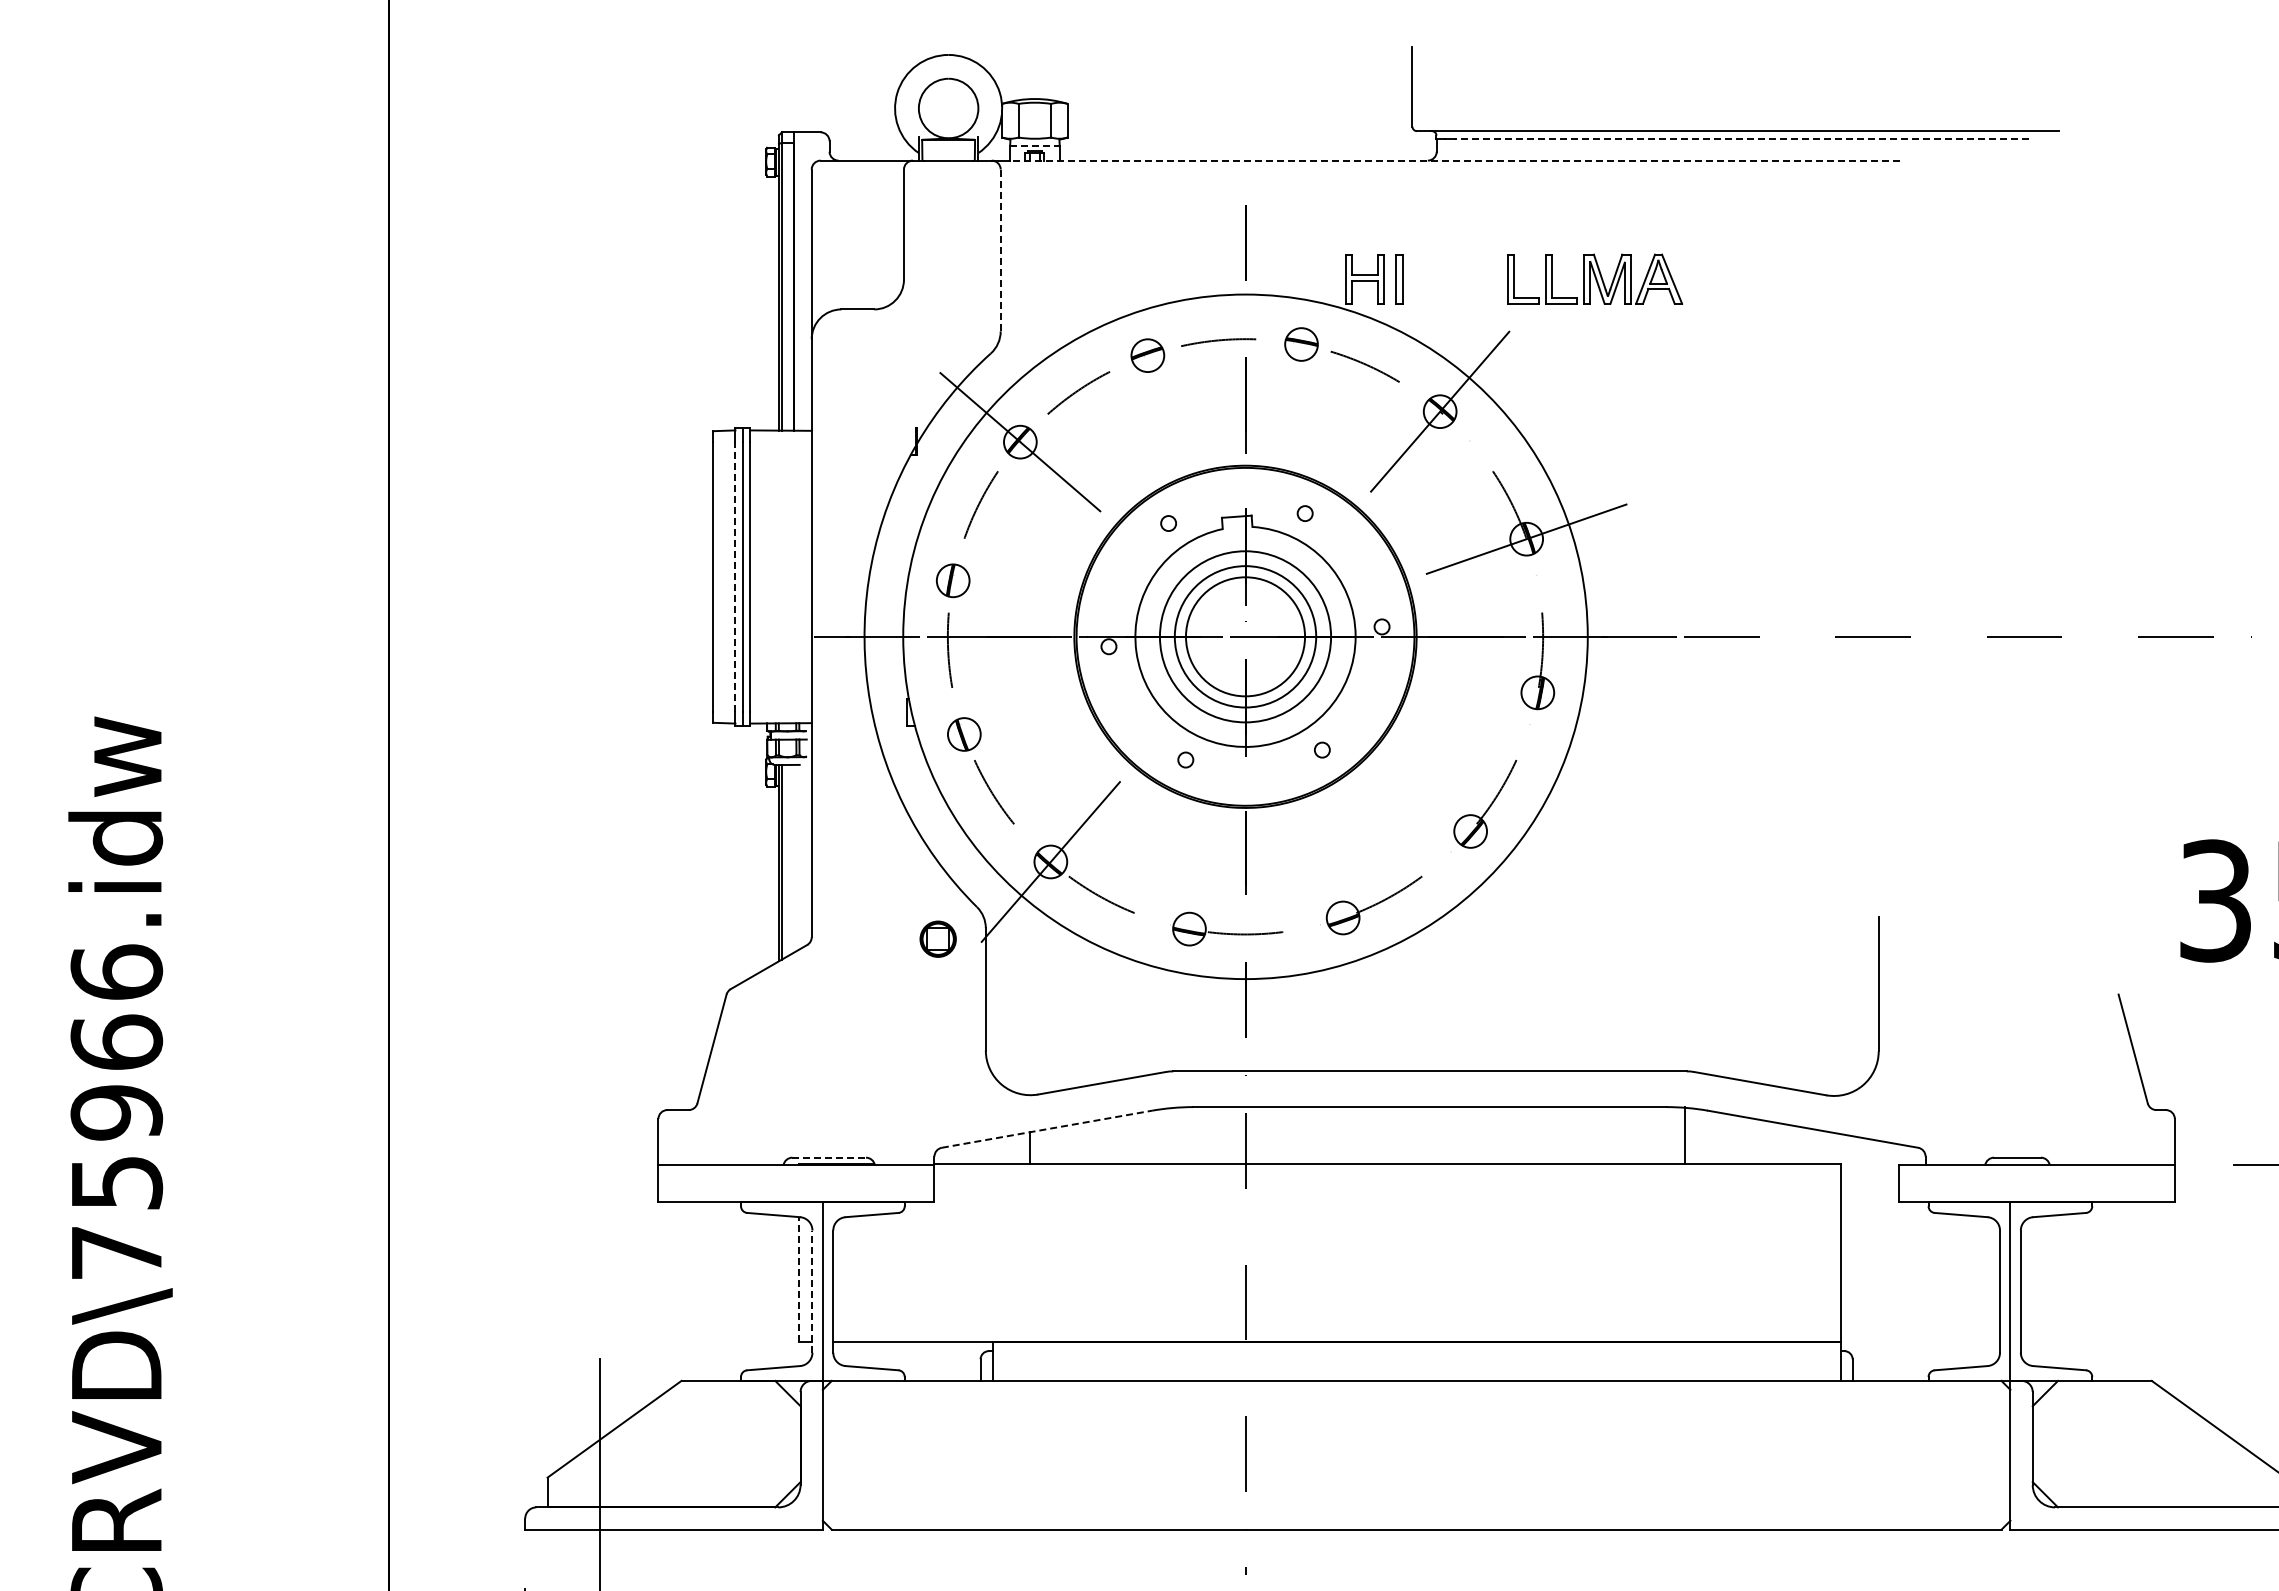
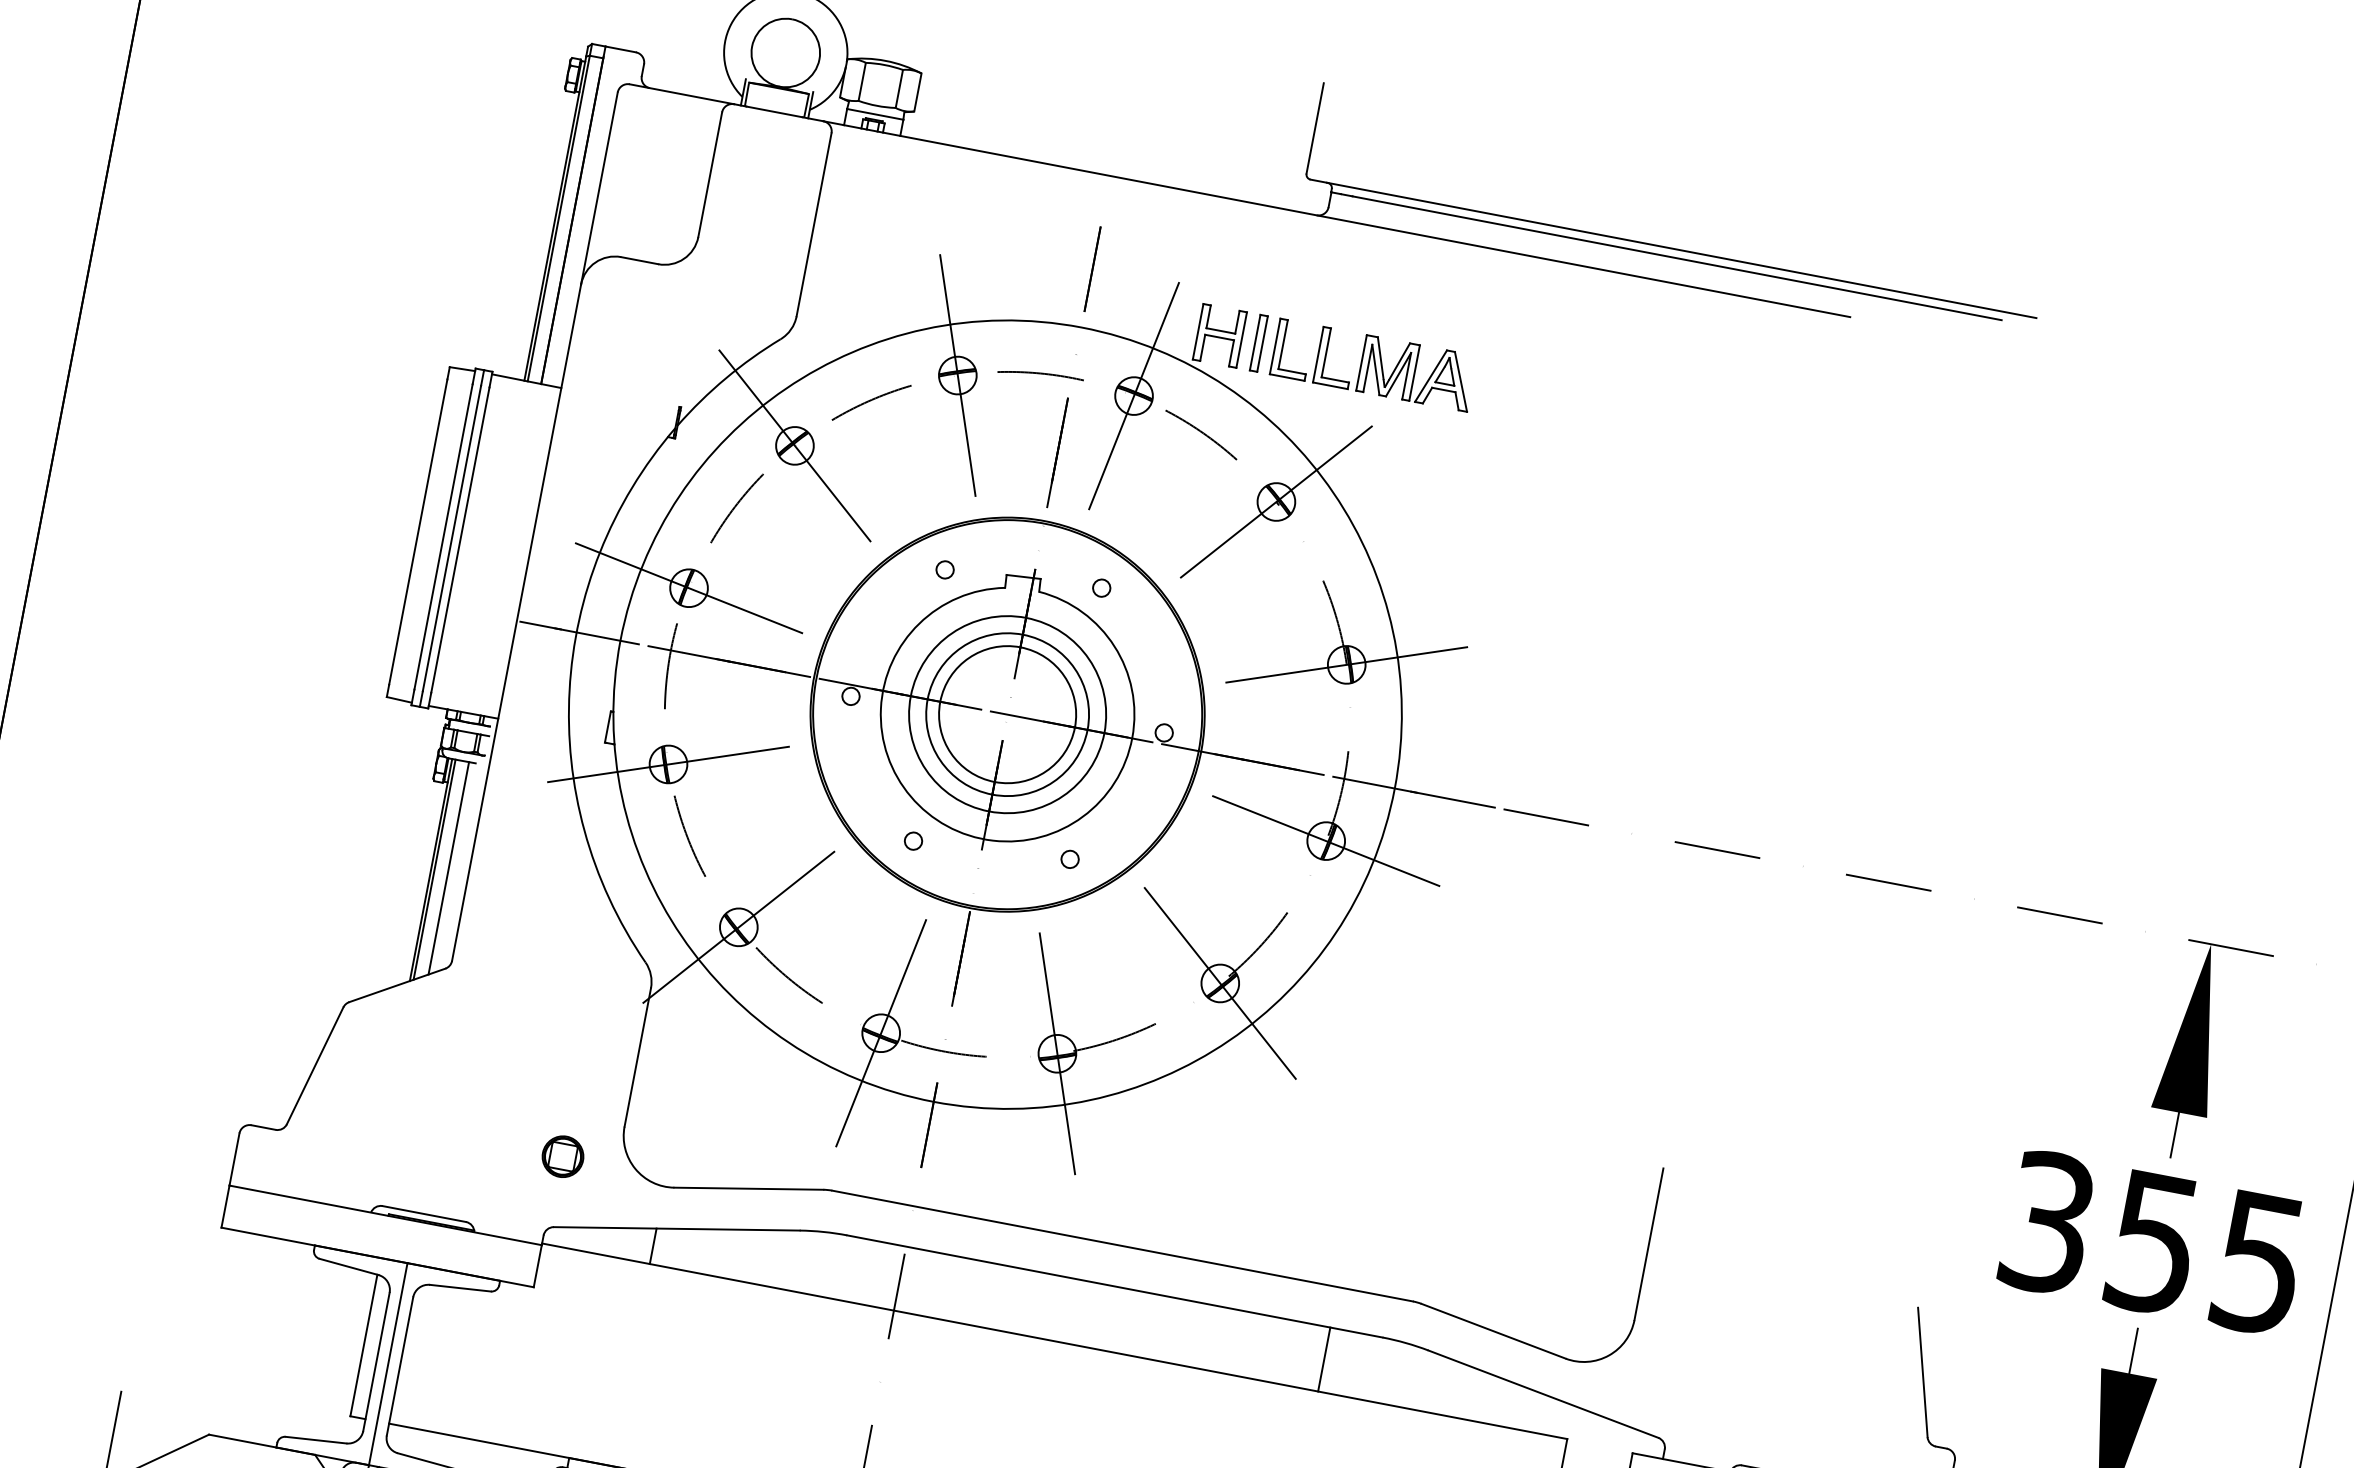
line: (1742, 138) -> (1677, 258), dashed -> solid
line: (1034, 146) -> (874, 114), dashed -> solid
line: (1454, 160) -> (1346, 220), dashed -> solid
line: (1000, 250) -> (813, 224), dashed -> solid
part: (1595, 278) -> (1374, 364), moved
line: (1301, 344) -> (1134, 396), added
line: (1147, 355) -> (957, 375), added
line: (735, 577) -> (443, 537), dashed -> solid
line: (952, 580) -> (688, 587), added
line: (1537, 692) -> (1325, 840), added
line: (964, 734) -> (668, 764), added
line: (1470, 831) -> (1220, 983), added
line: (793, 858) -> (448, 867), added
line: (1342, 917) -> (1056, 1053), added
line: (1189, 928) -> (881, 1032), added
part: (937, 938) -> (562, 1155), moved
line: (1046, 1129) -> (676, 1229), dashed -> solid
line: (1684, 1135) -> (1324, 1359), moved
line: (829, 1157) -> (424, 1213), dashed -> solid
line: (799, 1279) -> (364, 1345), dashed -> solid
line: (812, 1291) -> (376, 1361), dashed -> solid

